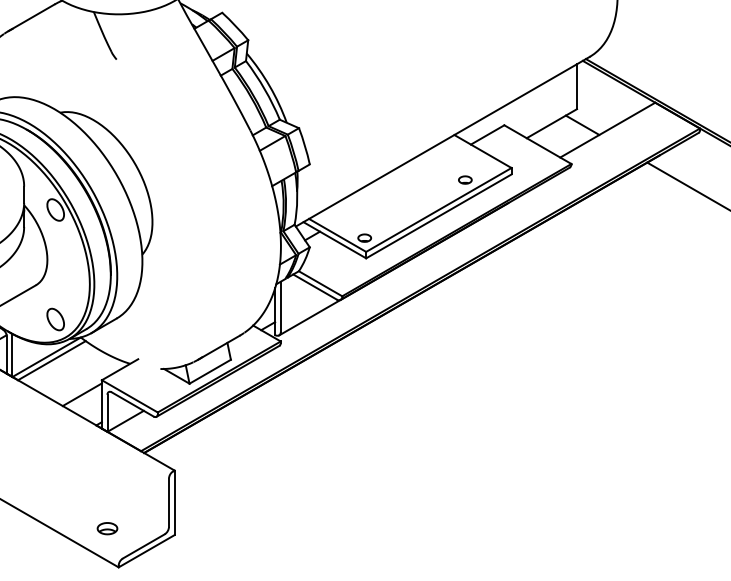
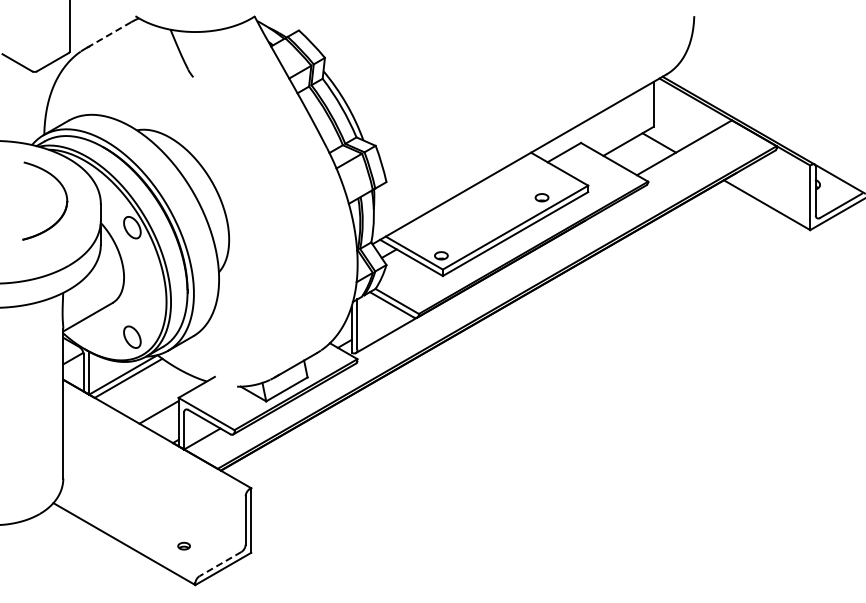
line: (30, 17) -> (107, 35), solid -> dashed
part: (106, 527) -> (183, 545), size x0.6
line: (143, 546) -> (220, 564), solid -> dashed

